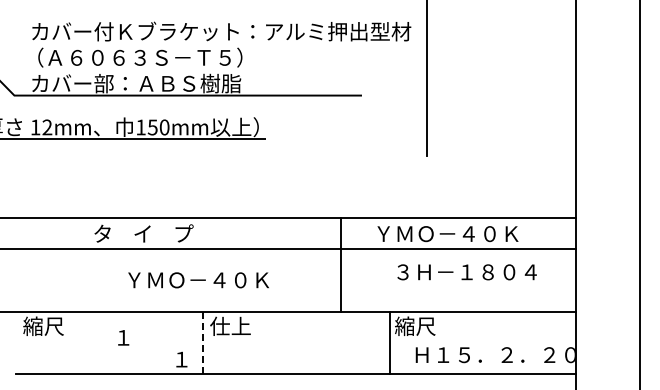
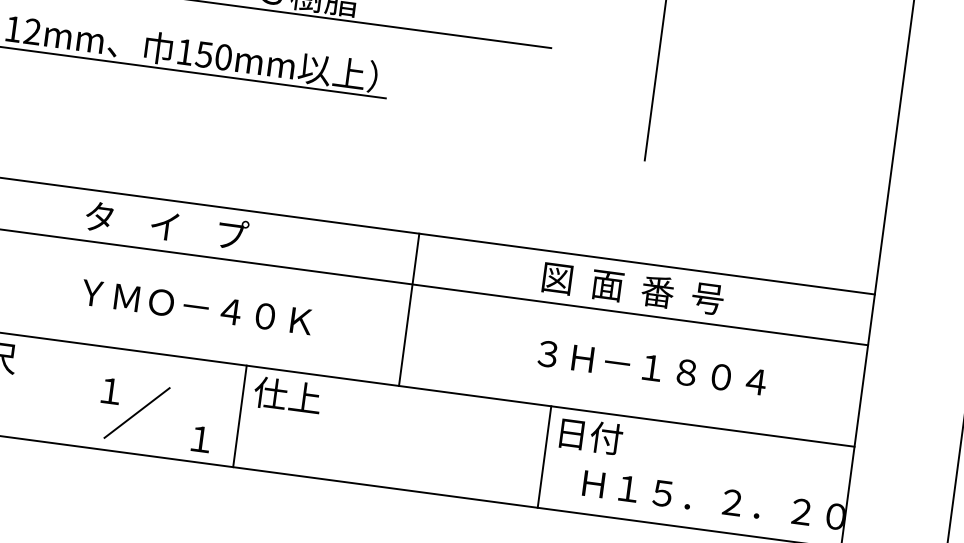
text: (446, 233) -> (659, 291), ＹＭＯ－４０Ｋ -> 図  面  番  号
line: (340, 264) -> (408, 309), moved
text: (466, 272) -> (651, 368), moved
text: (198, 280) -> (196, 307), moved
text: (415, 326) -> (589, 436), 縮尺 -> 日付
line: (203, 343) -> (240, 417), dashed -> solid
line: (140, 348) -> (136, 412), added

